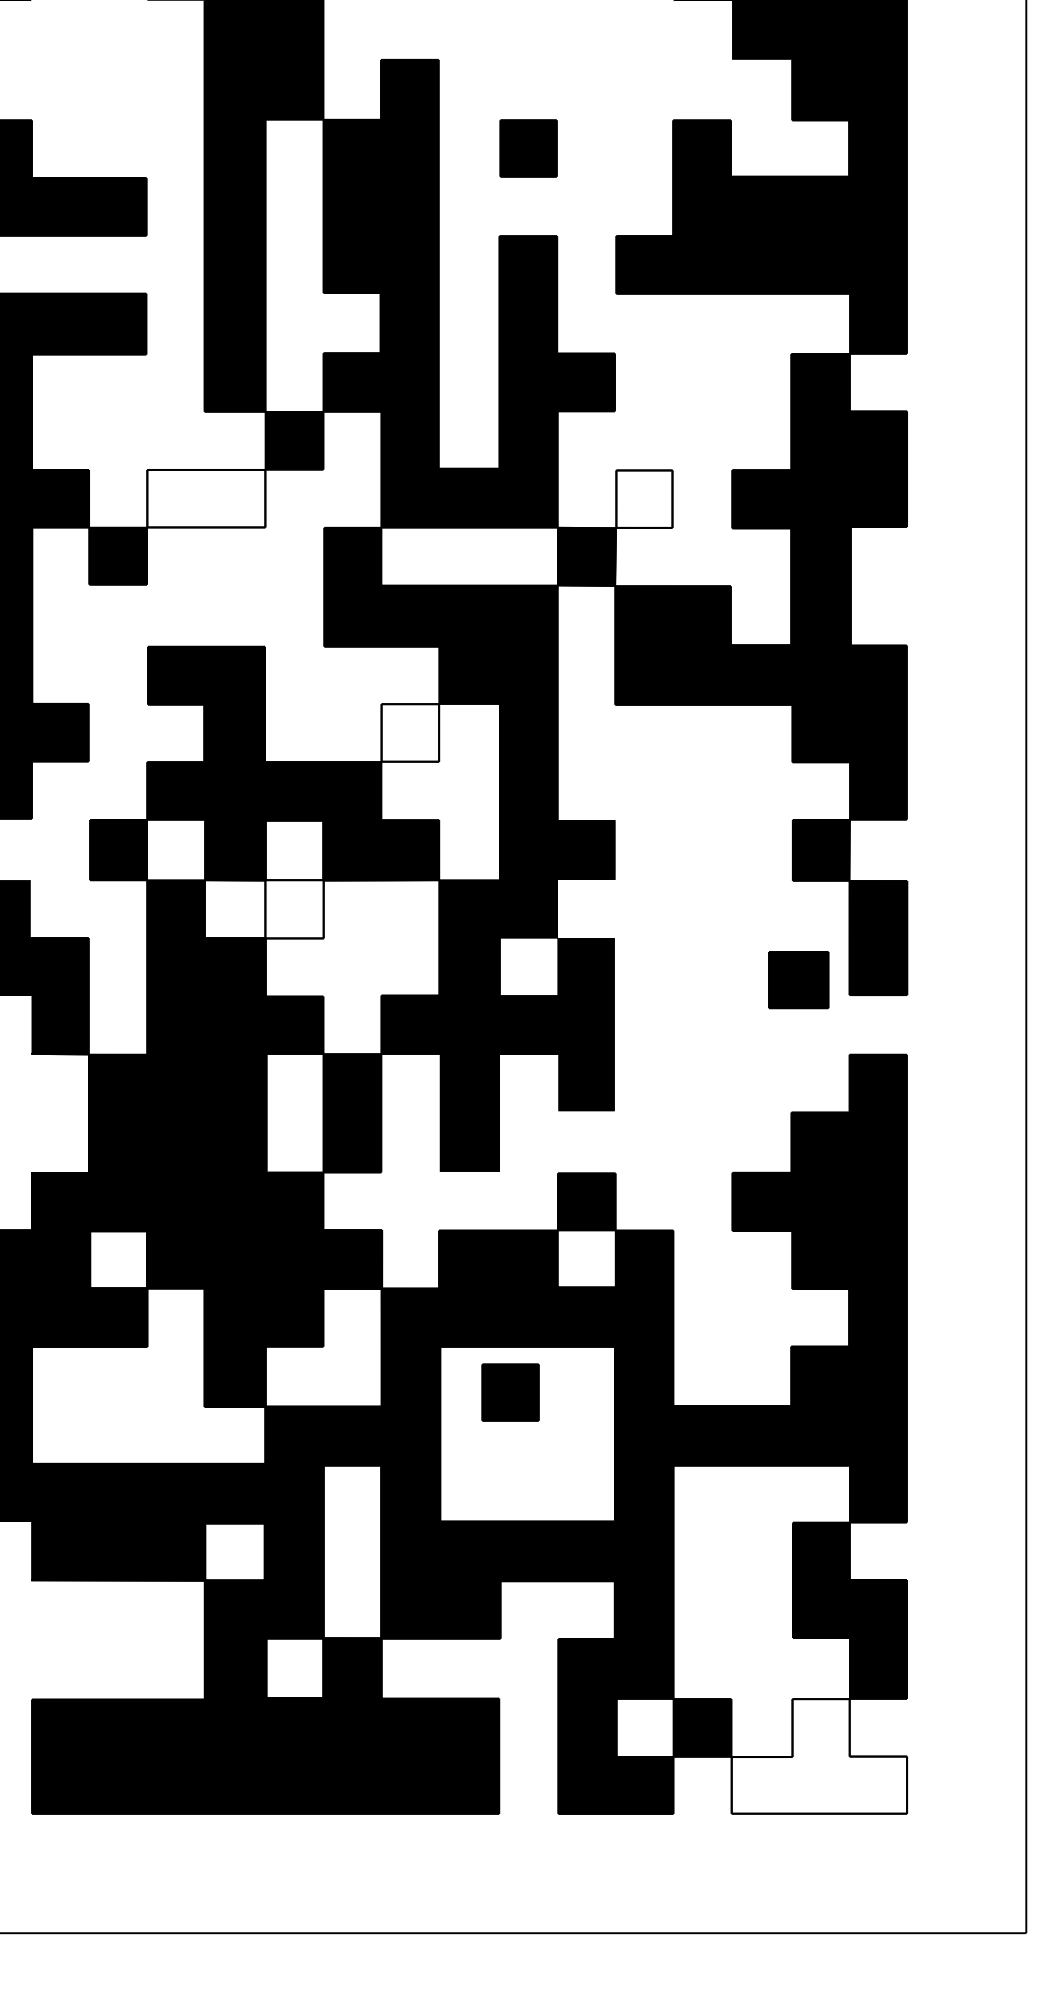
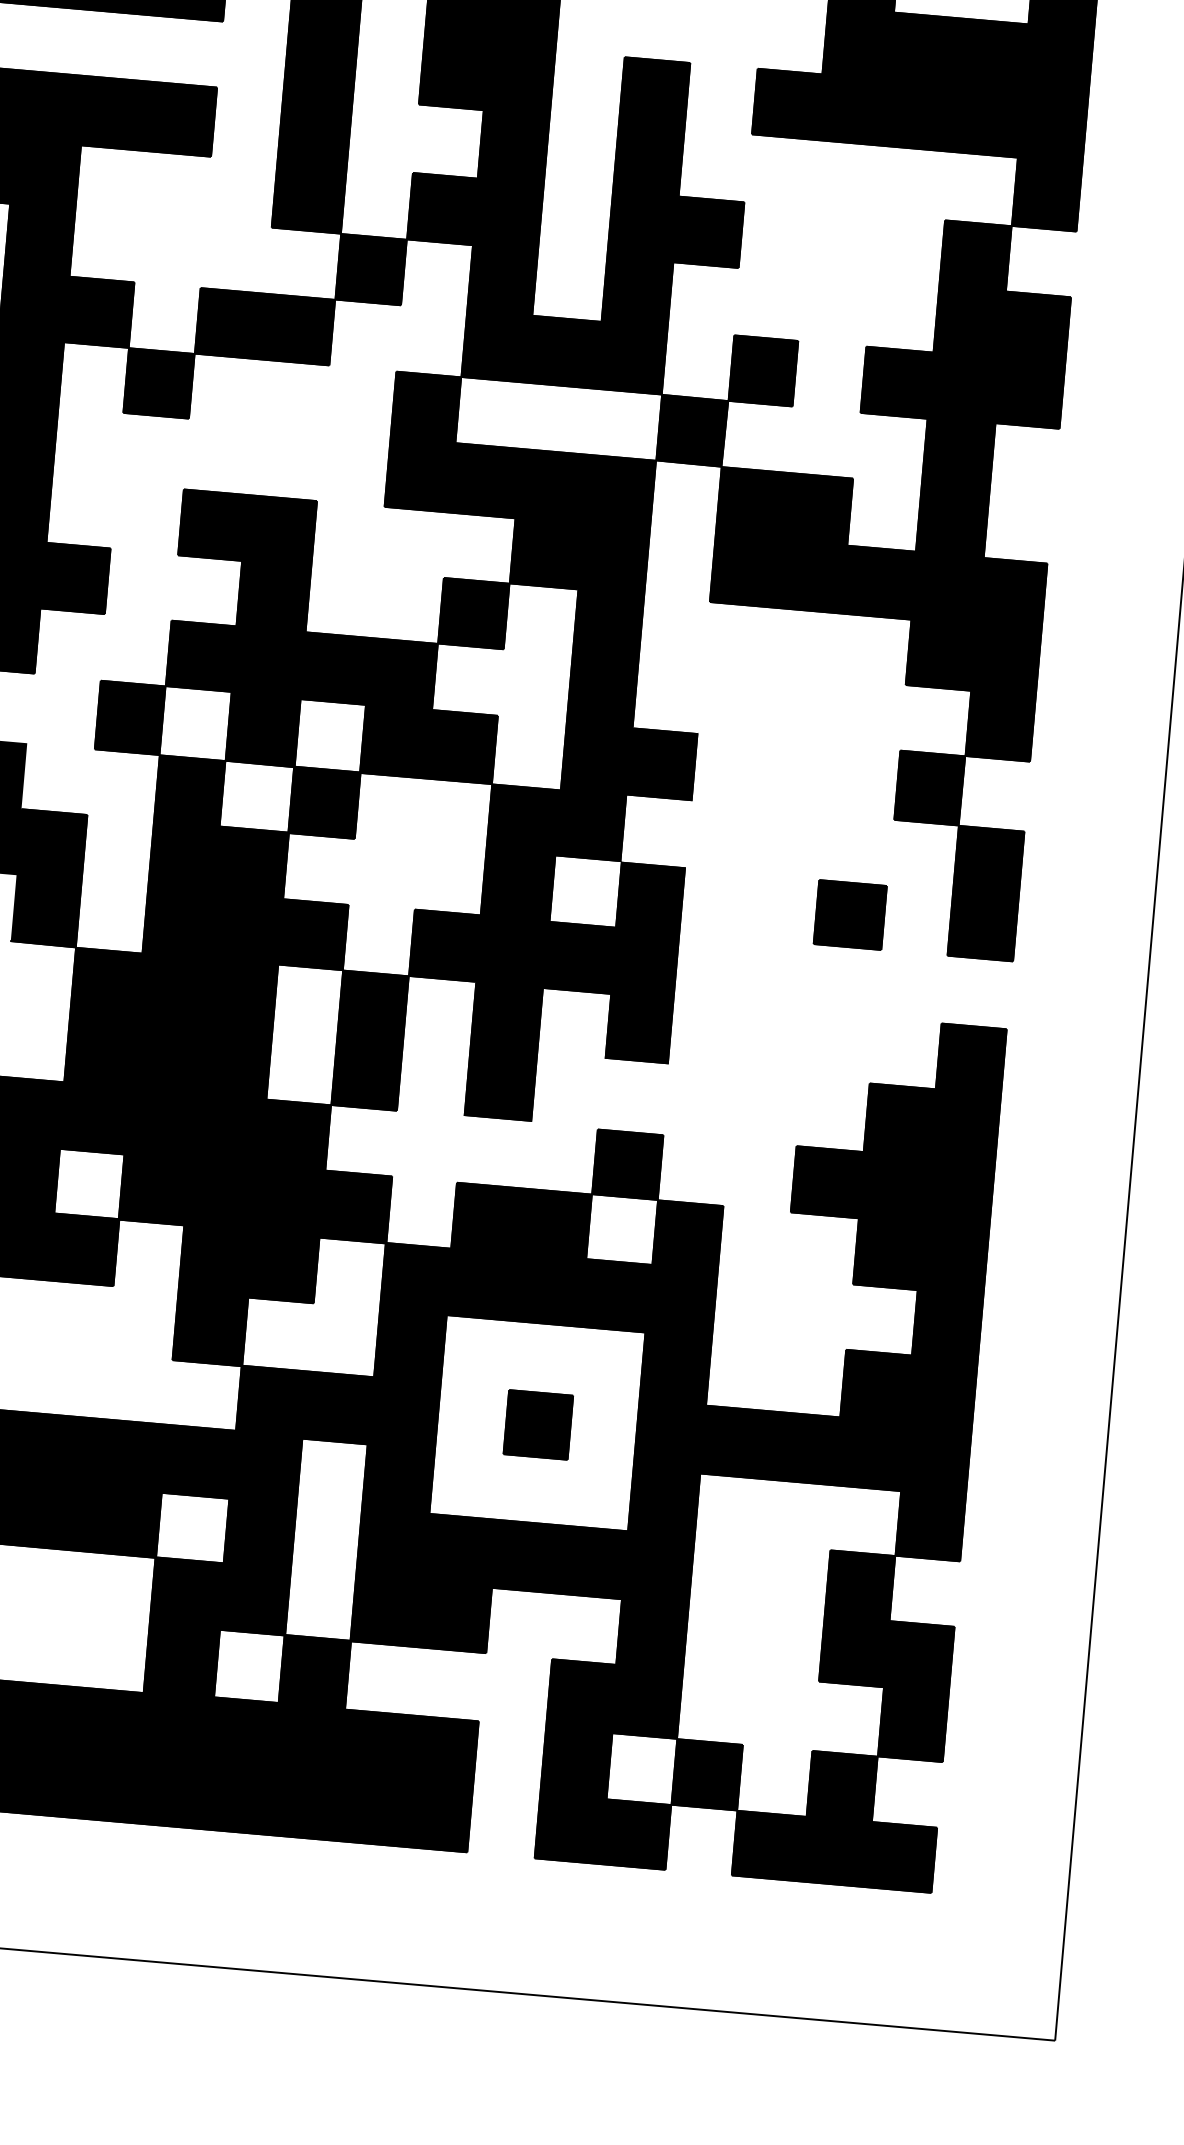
fill: (205, 498) -> (264, 326), added
fill: (644, 499) -> (763, 371), added
fill: (410, 732) -> (474, 613), added
fill: (294, 909) -> (324, 802), added
part: (798, 980) -> (850, 915), moved
part: (510, 1392) -> (538, 1424), moved
fill: (819, 1755) -> (837, 1817), added

